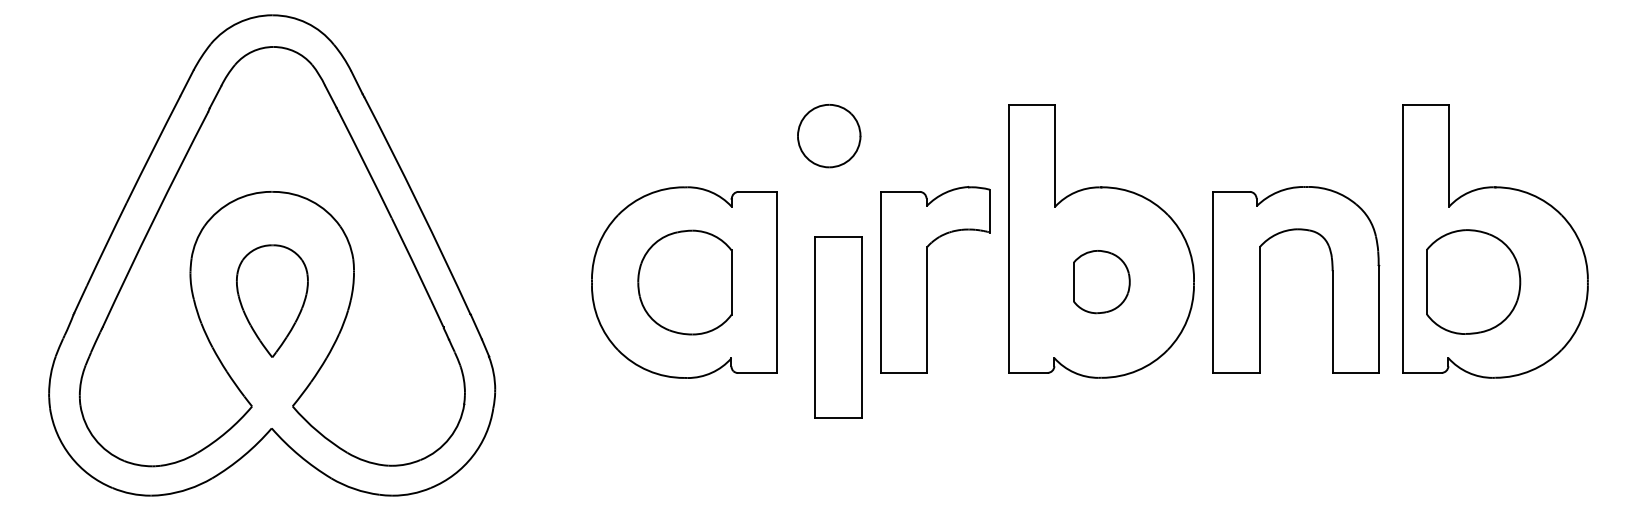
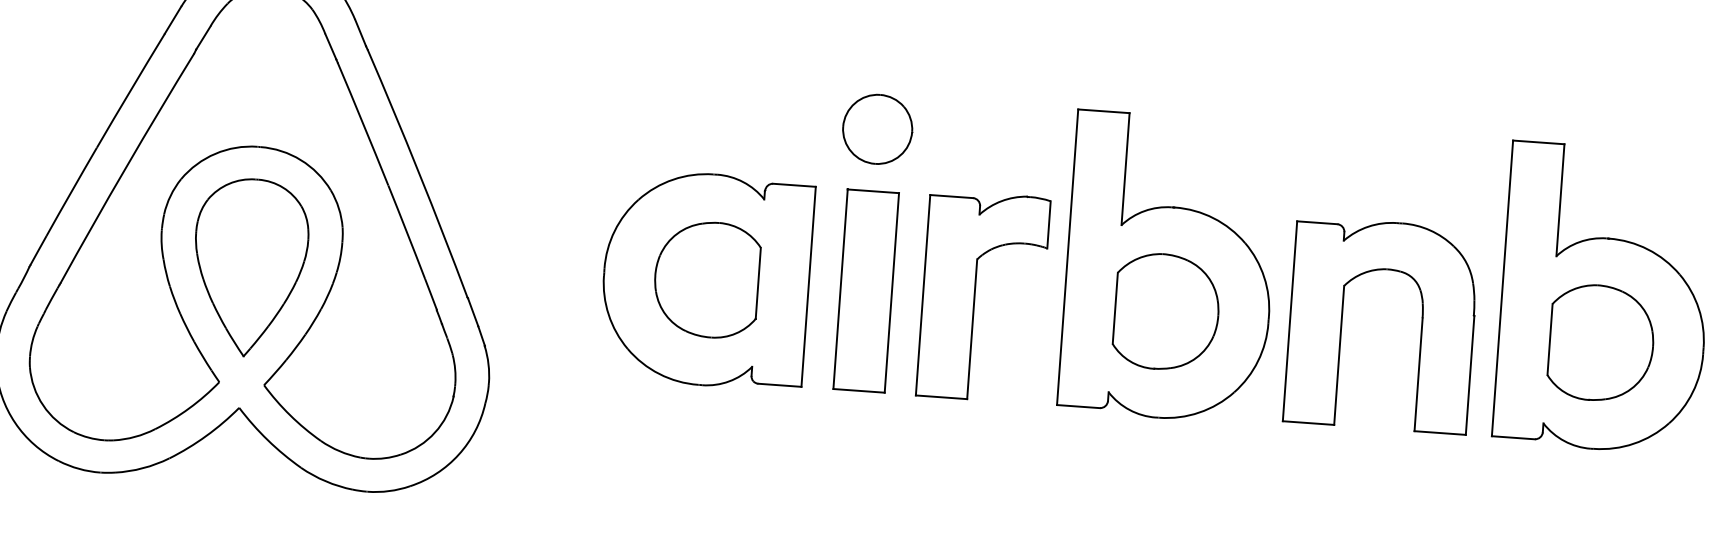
part: (1101, 281) -> (1166, 311), size x1.67
part: (1473, 281) -> (1601, 342), moved
part: (272, 300) -> (250, 266), size x1.43
part: (838, 327) -> (866, 291), moved

